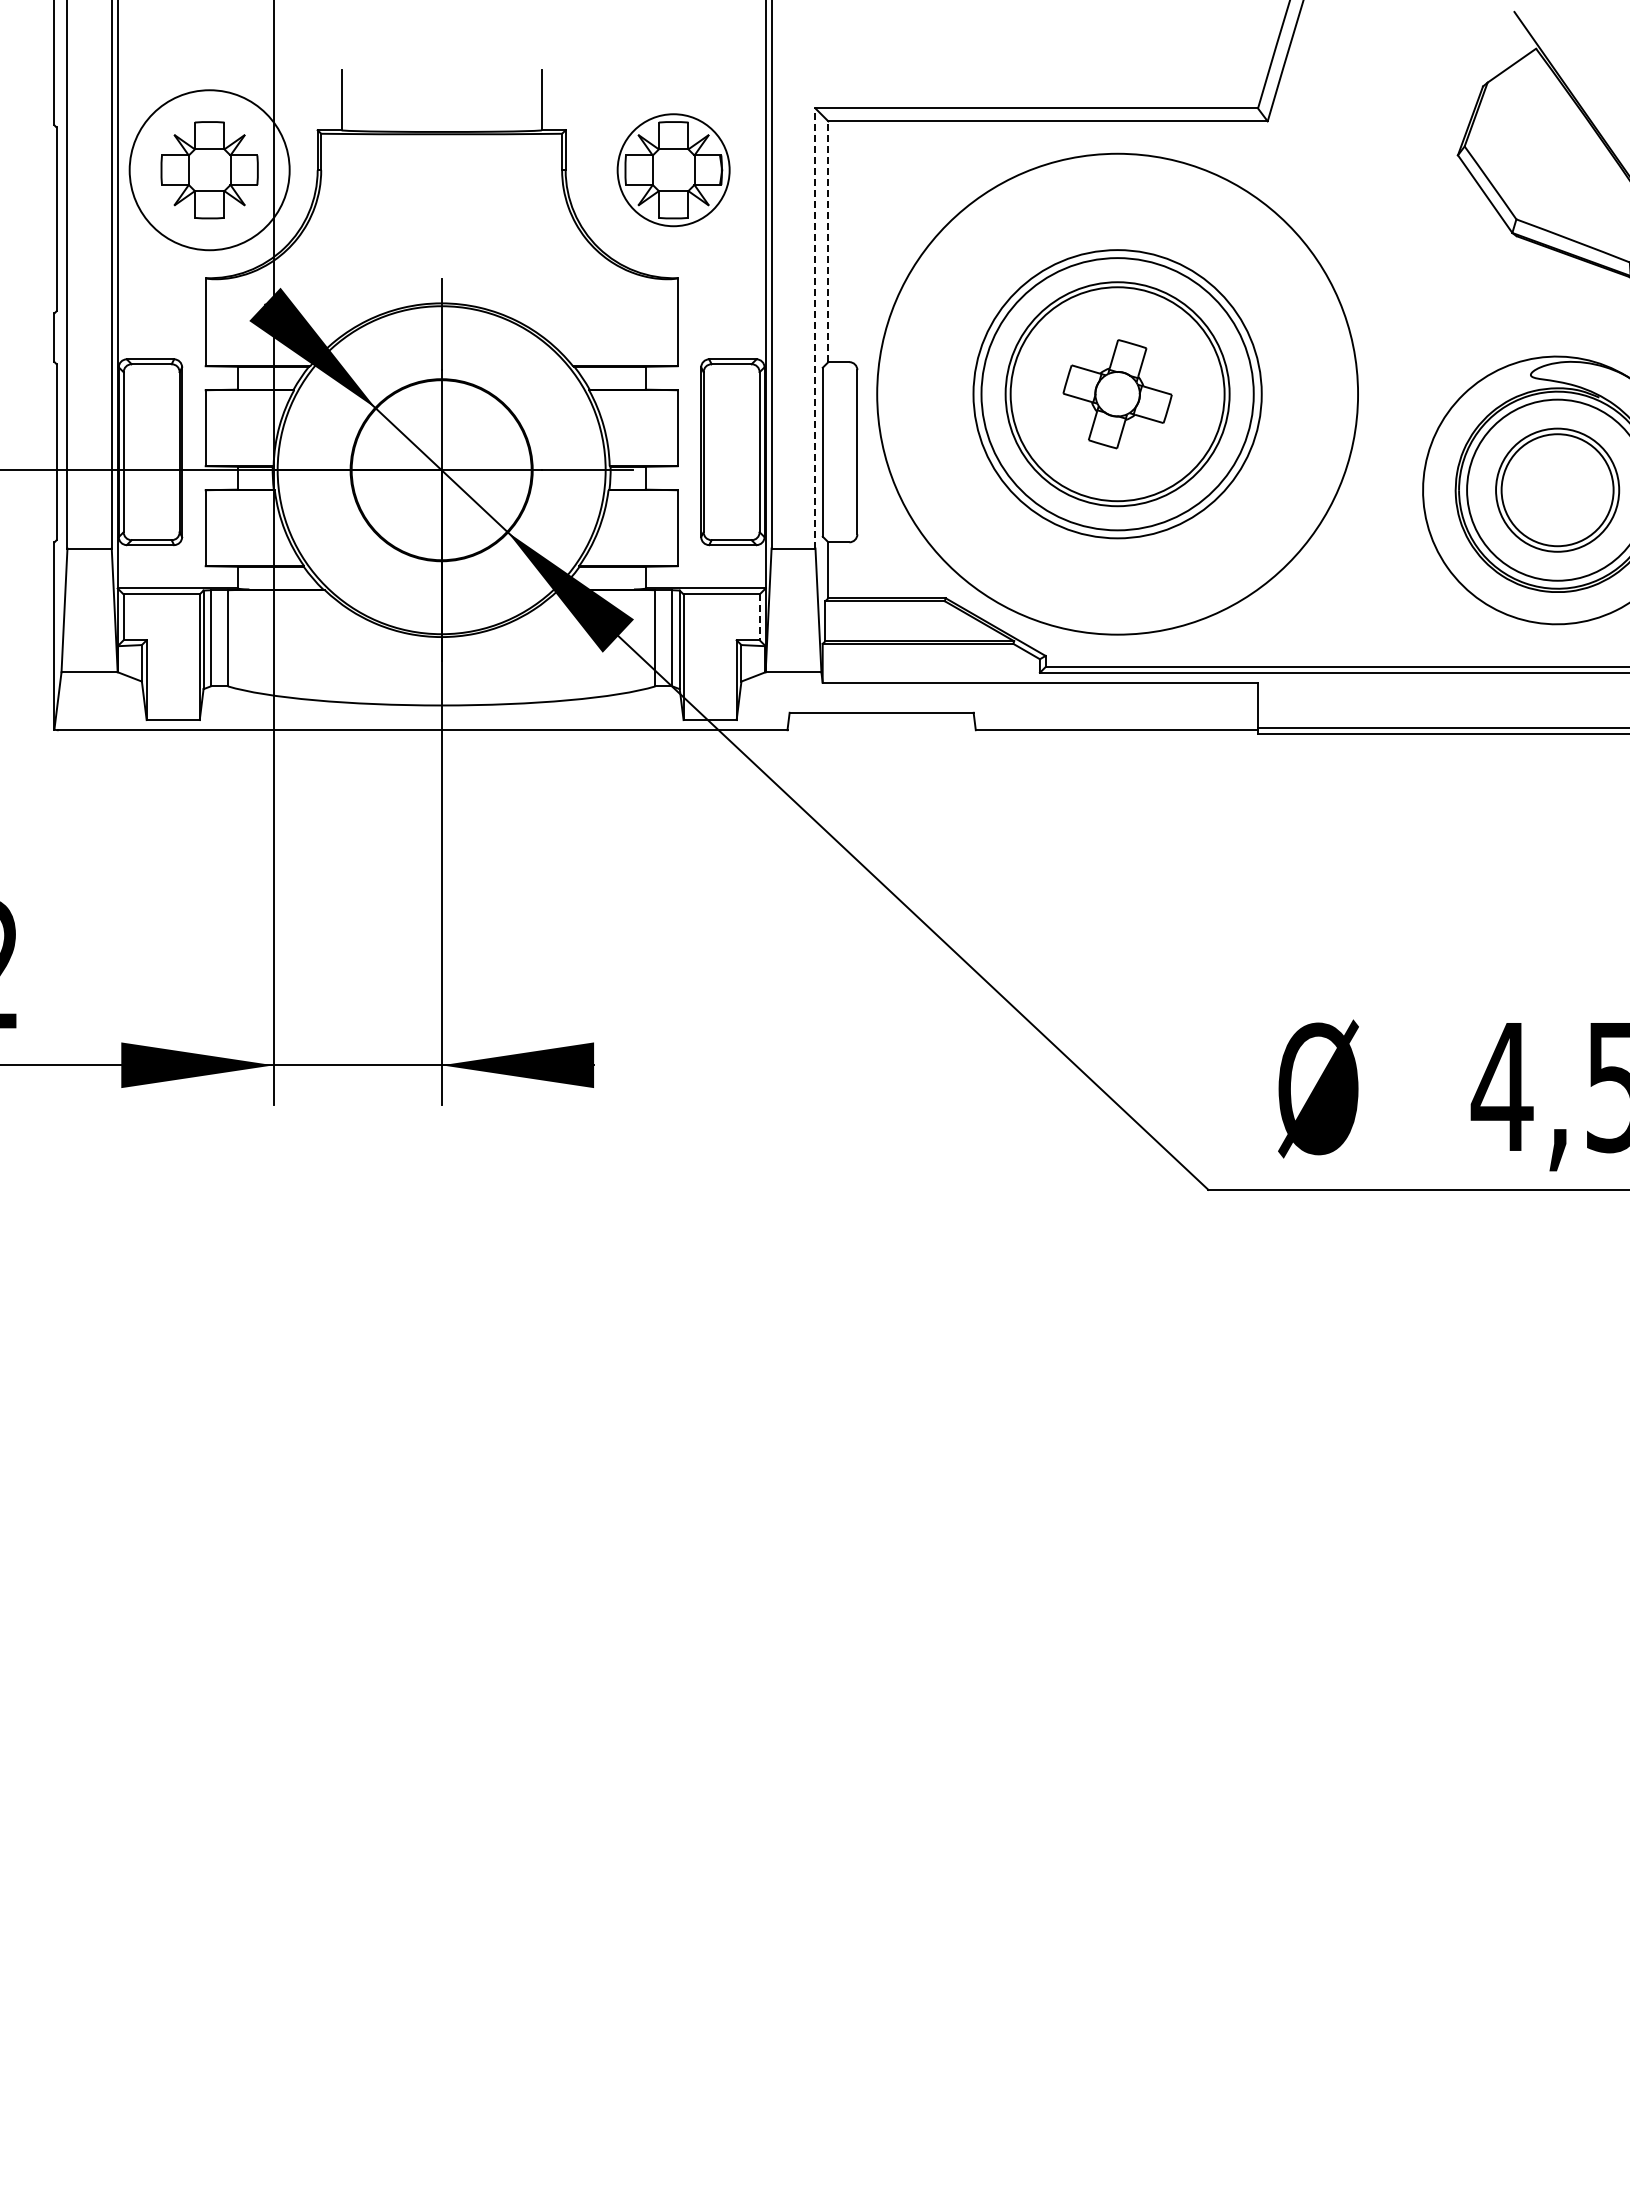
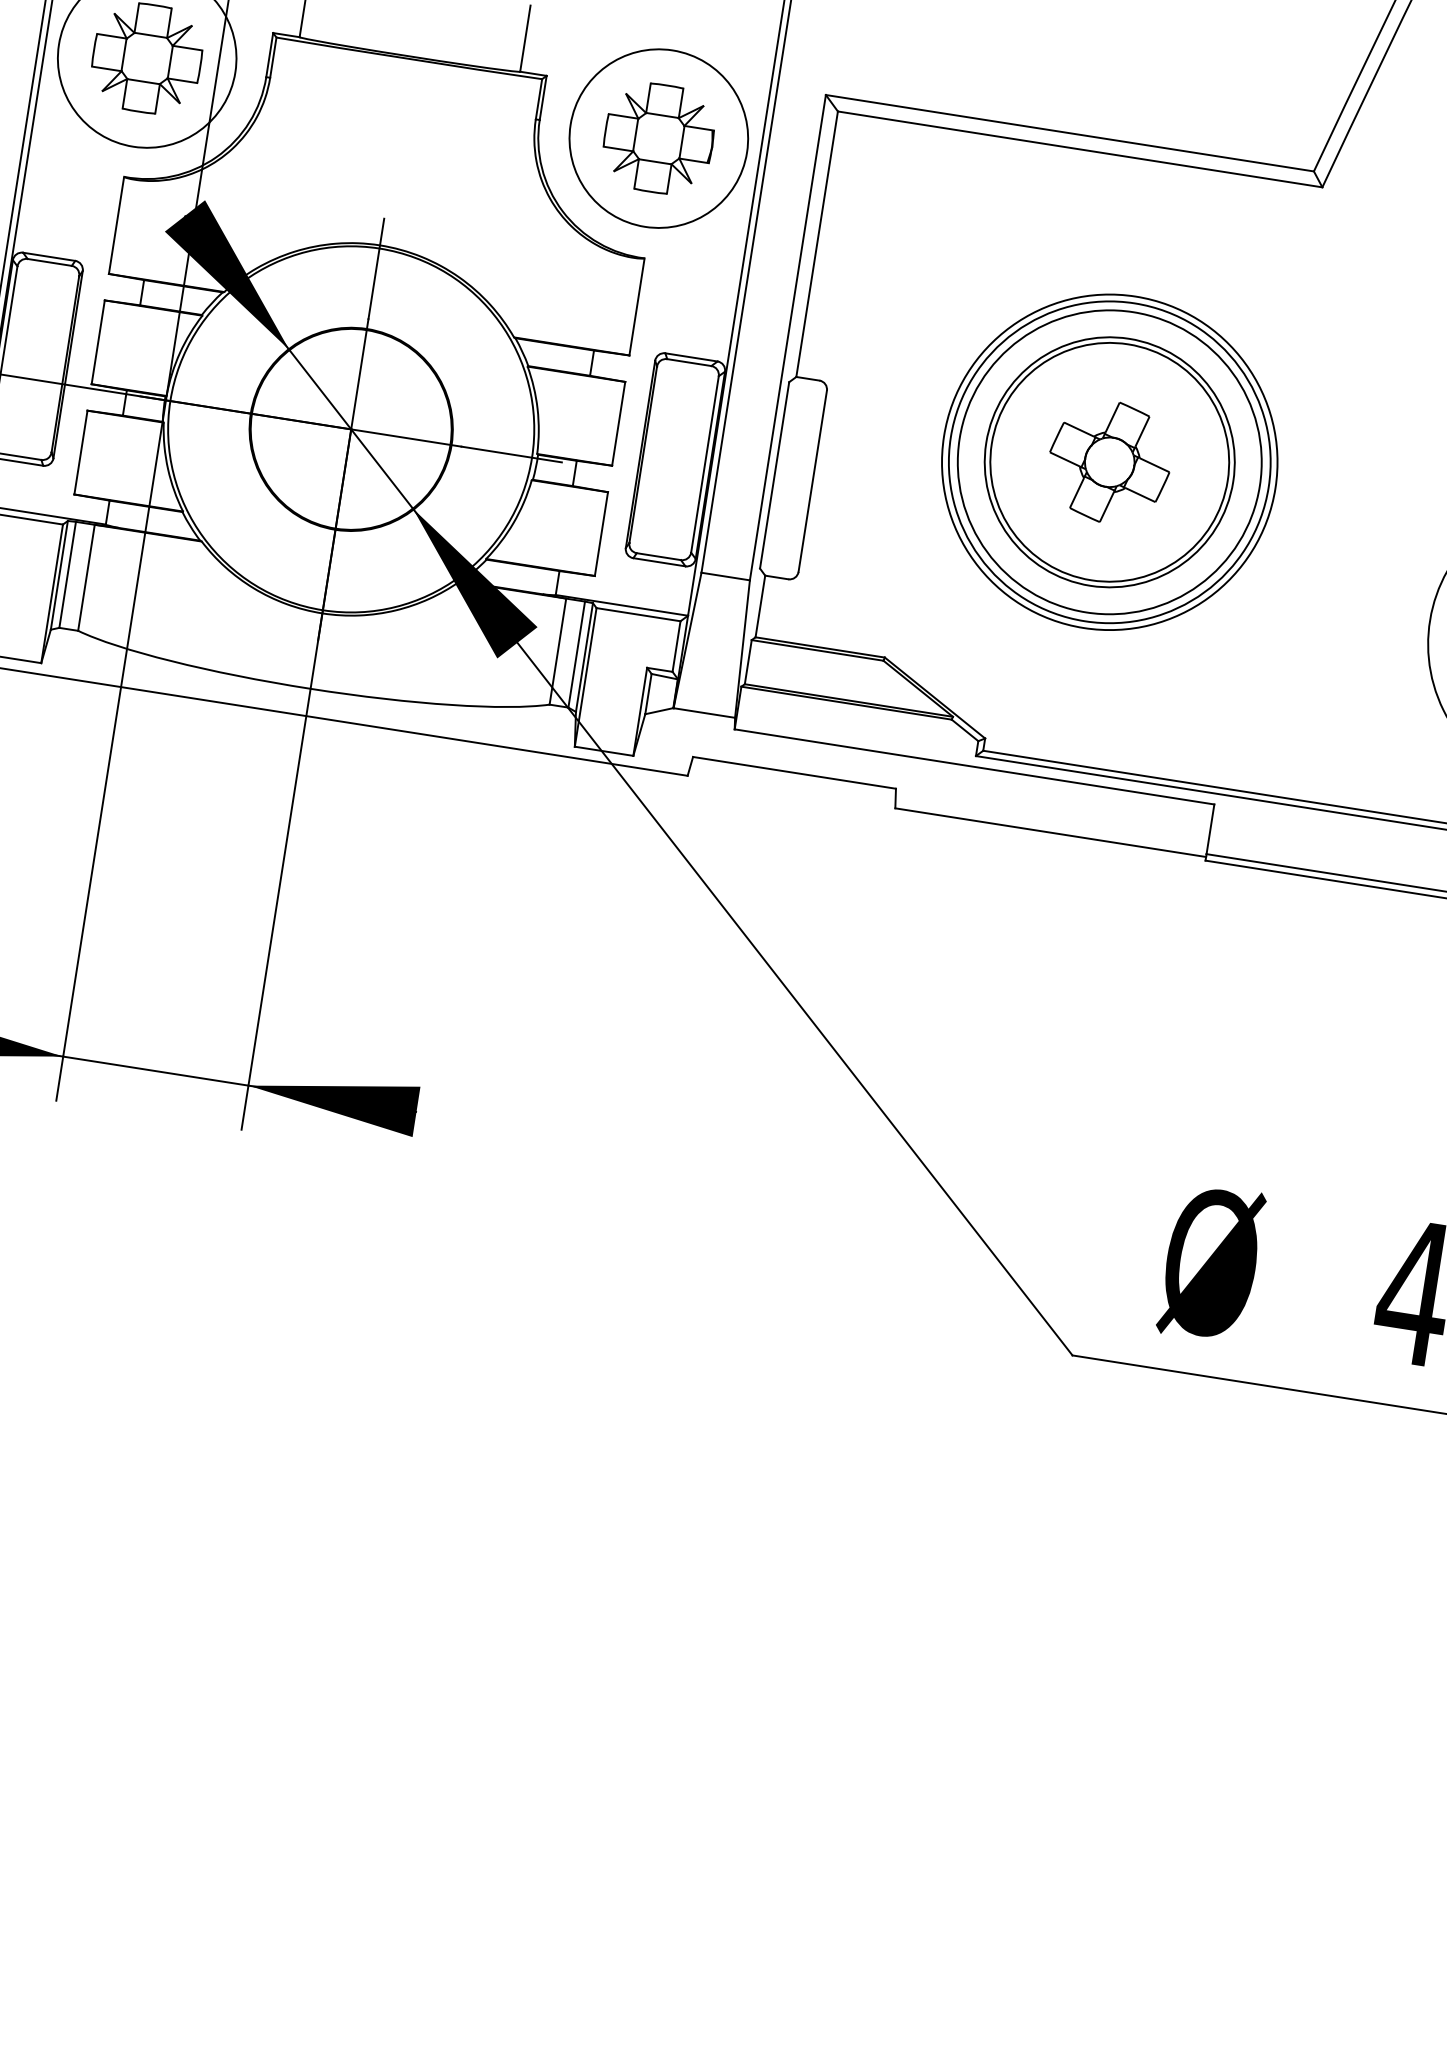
circle: (673, 170) -> (658, 138), size x1.43
line: (828, 241) -> (817, 243), dashed -> solid
line: (815, 328) -> (787, 337), dashed -> solid
circle: (1117, 393) -> (1109, 461), size x0.62
line: (759, 617) -> (676, 646), dashed -> solid

